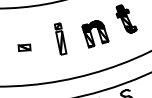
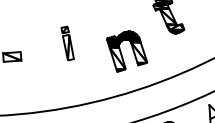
part: (95, 34) -> (127, 51), moved
part: (60, 38) -> (67, 42), size x0.7

